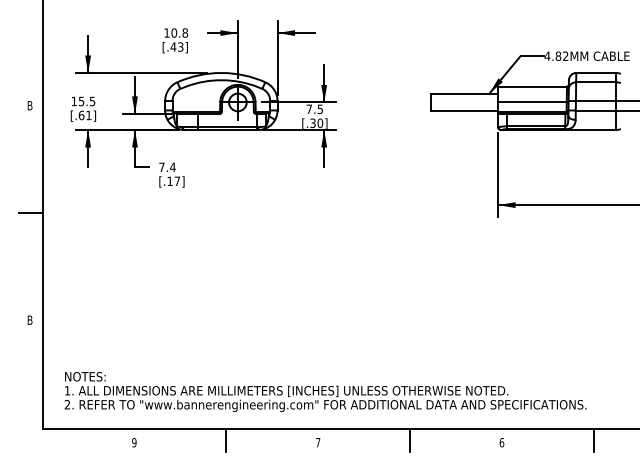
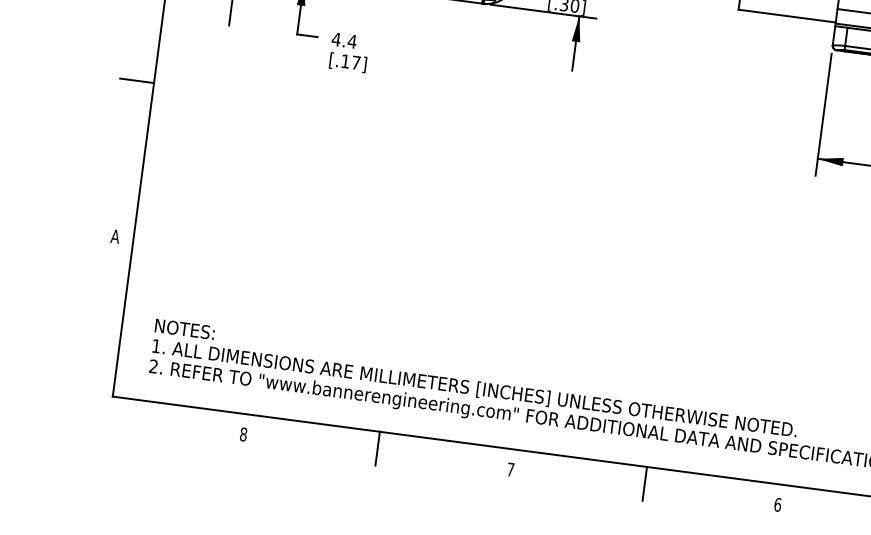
text: (161, 166) -> (335, 38), 7.4 -> 4.4
text: (29, 319) -> (114, 235), B -> A
text: (134, 442) -> (243, 434), 9 -> 8

